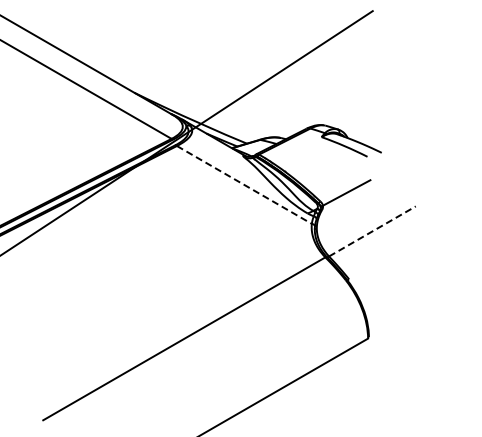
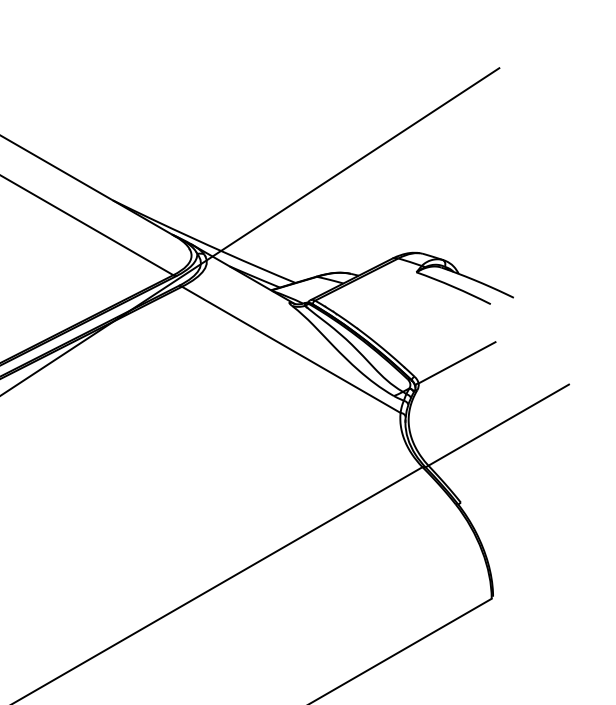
line: (244, 184) -> (291, 349), dashed -> solid
line: (372, 231) -> (498, 425), dashed -> solid

